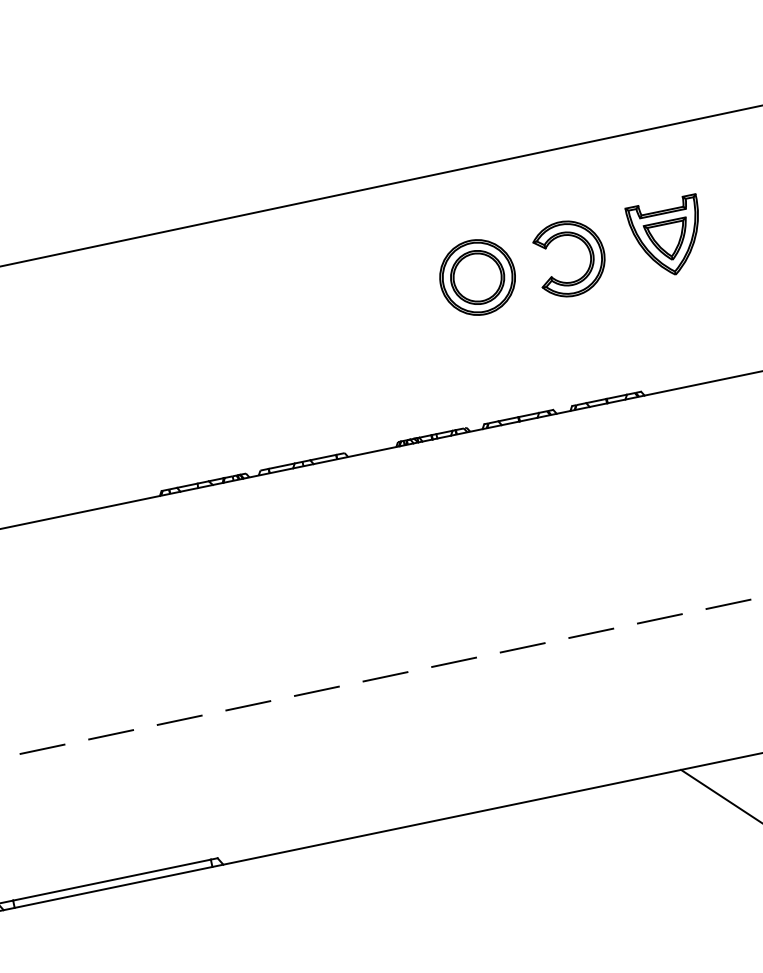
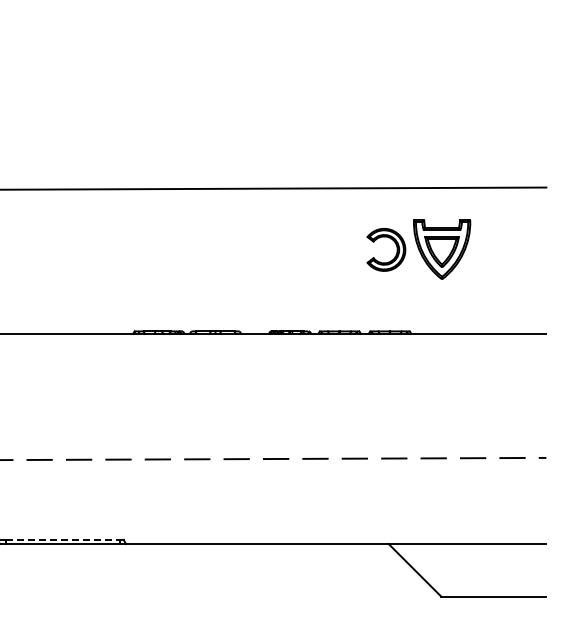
part: (668, 237) -> (442, 249), size x1.4
part: (476, 276) -> (332, 249), removed
line: (112, 879) -> (63, 539), solid -> dashed

